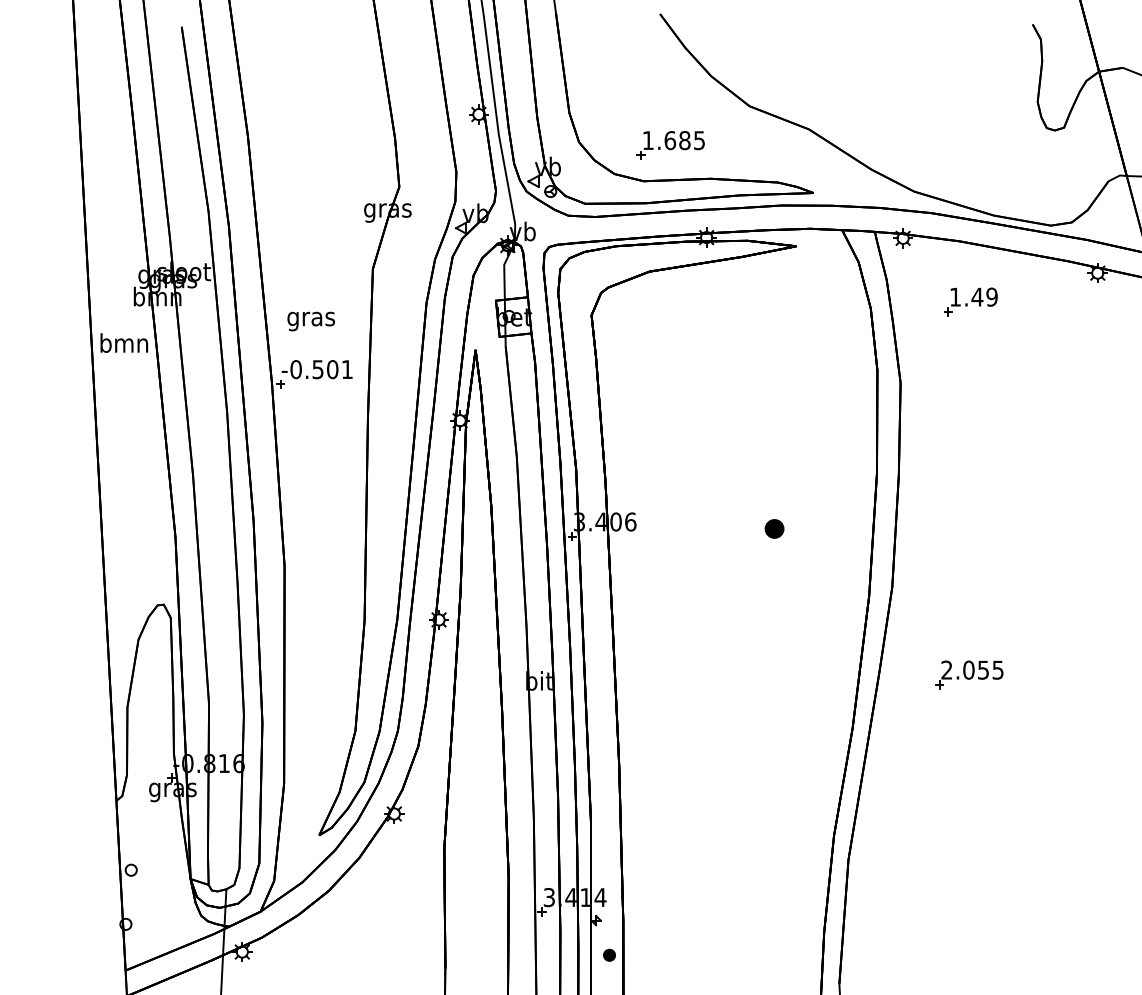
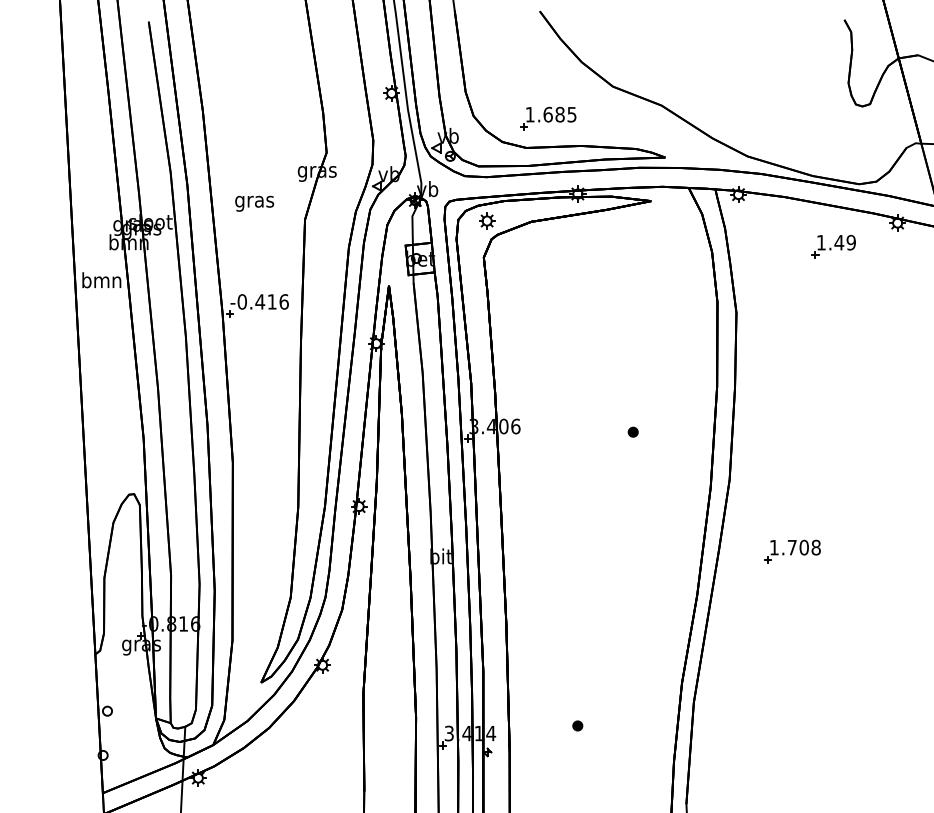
part: (595, 270) -> (487, 220), added
part: (970, 301) -> (833, 246), moved
text: (311, 321) -> (254, 203), moved
text: (332, 369) -> (272, 301), -0.501 -> -0.416
part: (773, 528) -> (632, 431), size x0.62
text: (972, 669) -> (795, 547), 2.055 -> 1.708
part: (609, 954) -> (577, 725), moved

